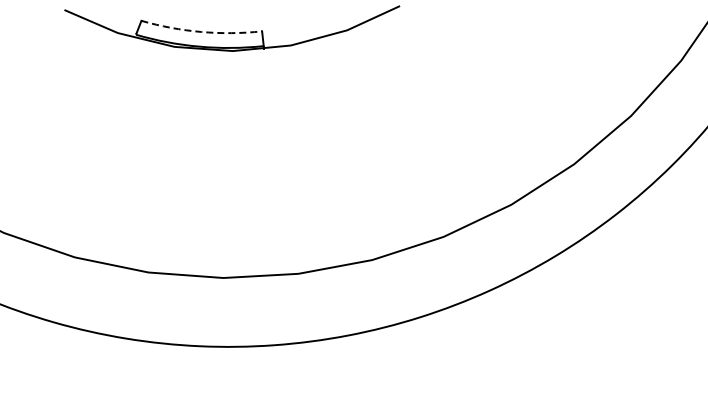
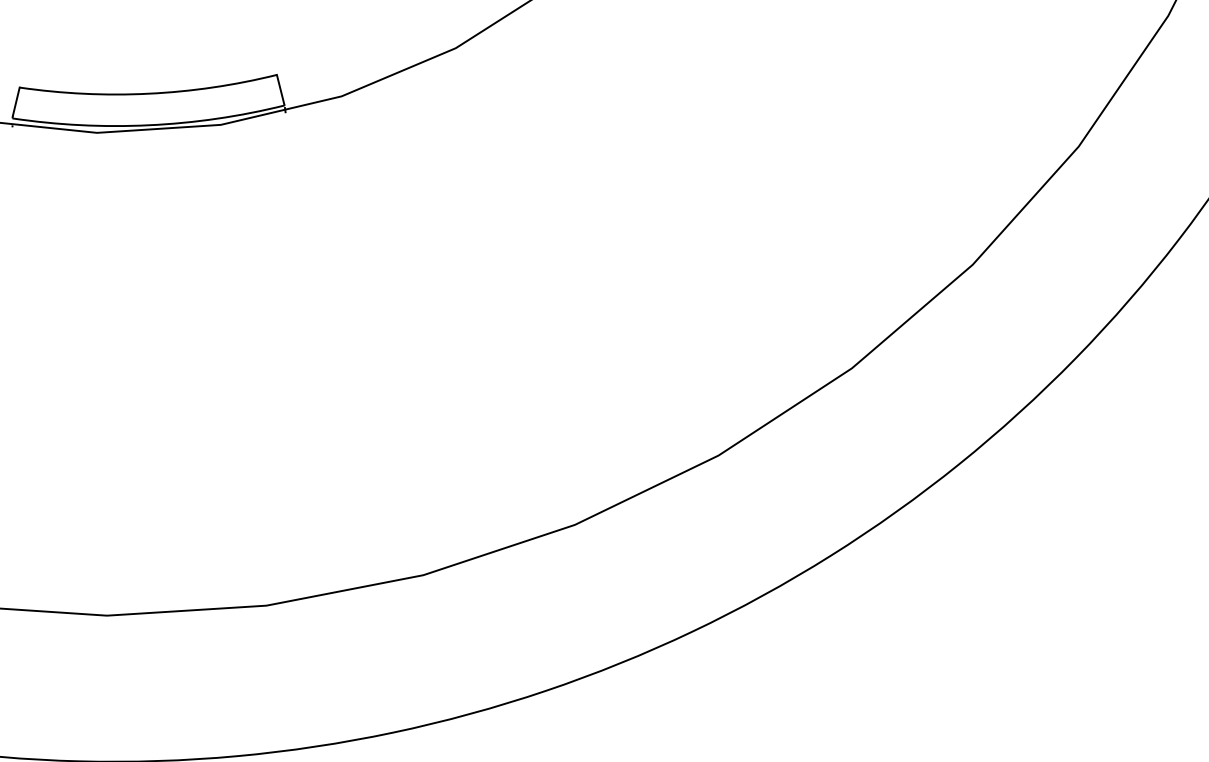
arc: (201, 31) -> (149, 92), dashed -> solid

